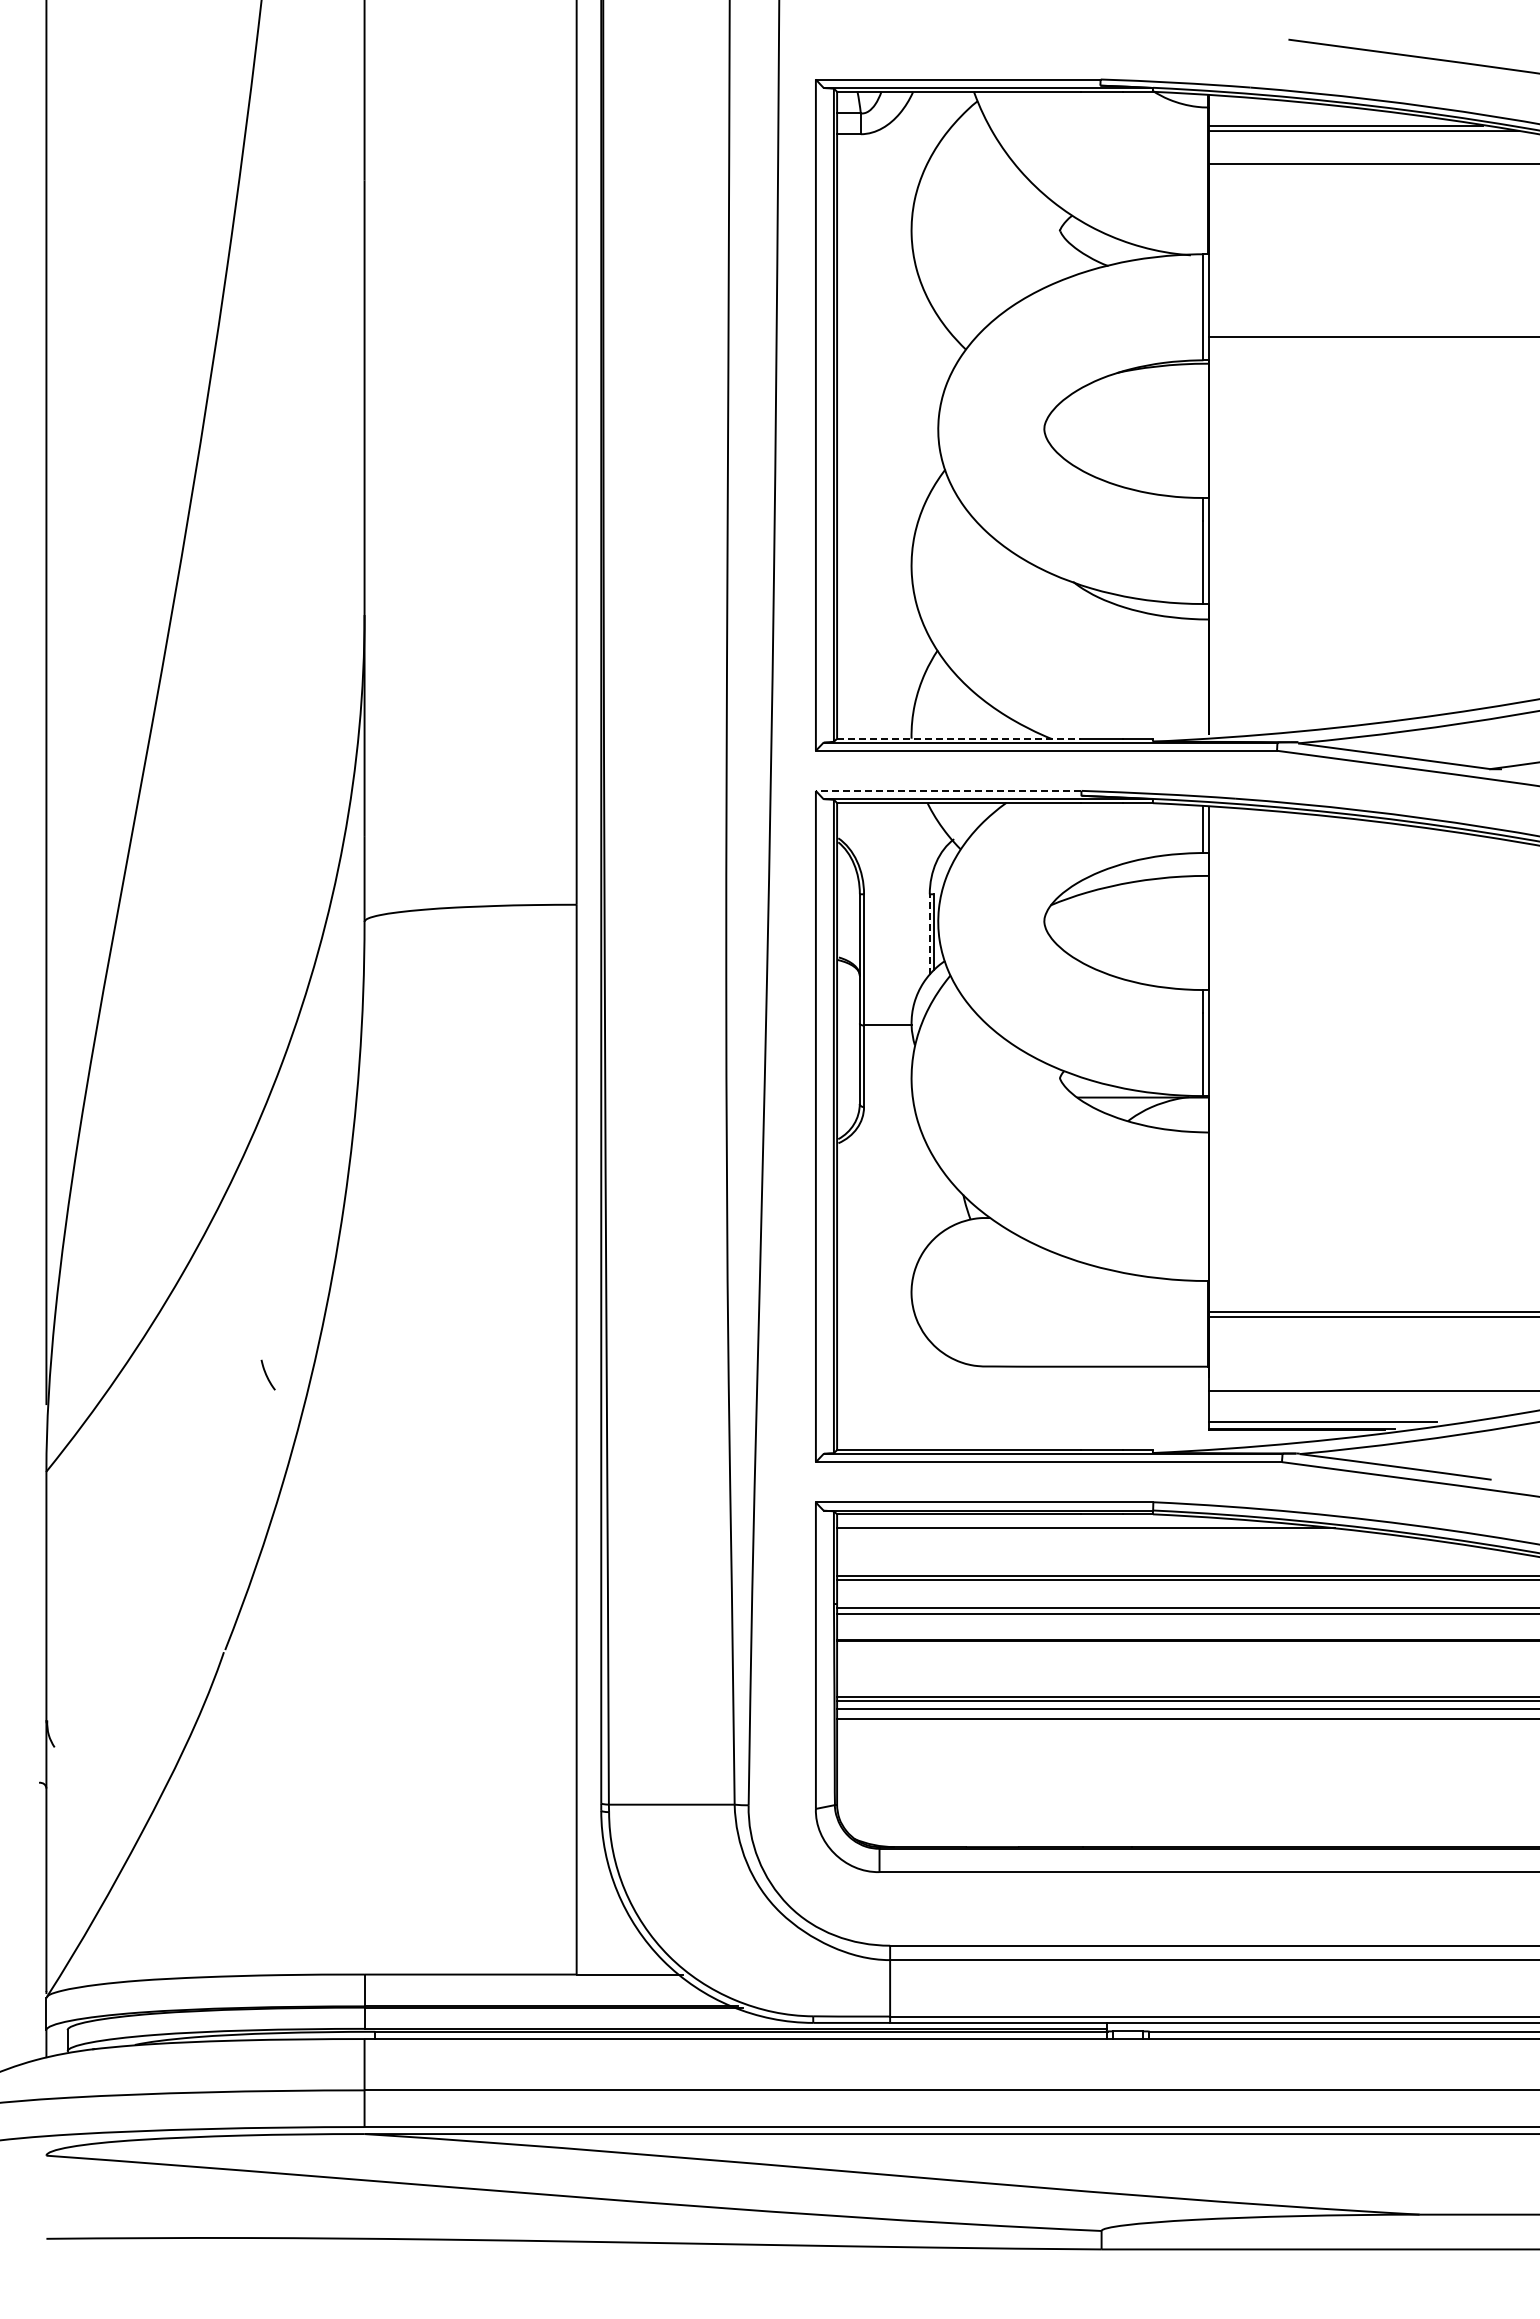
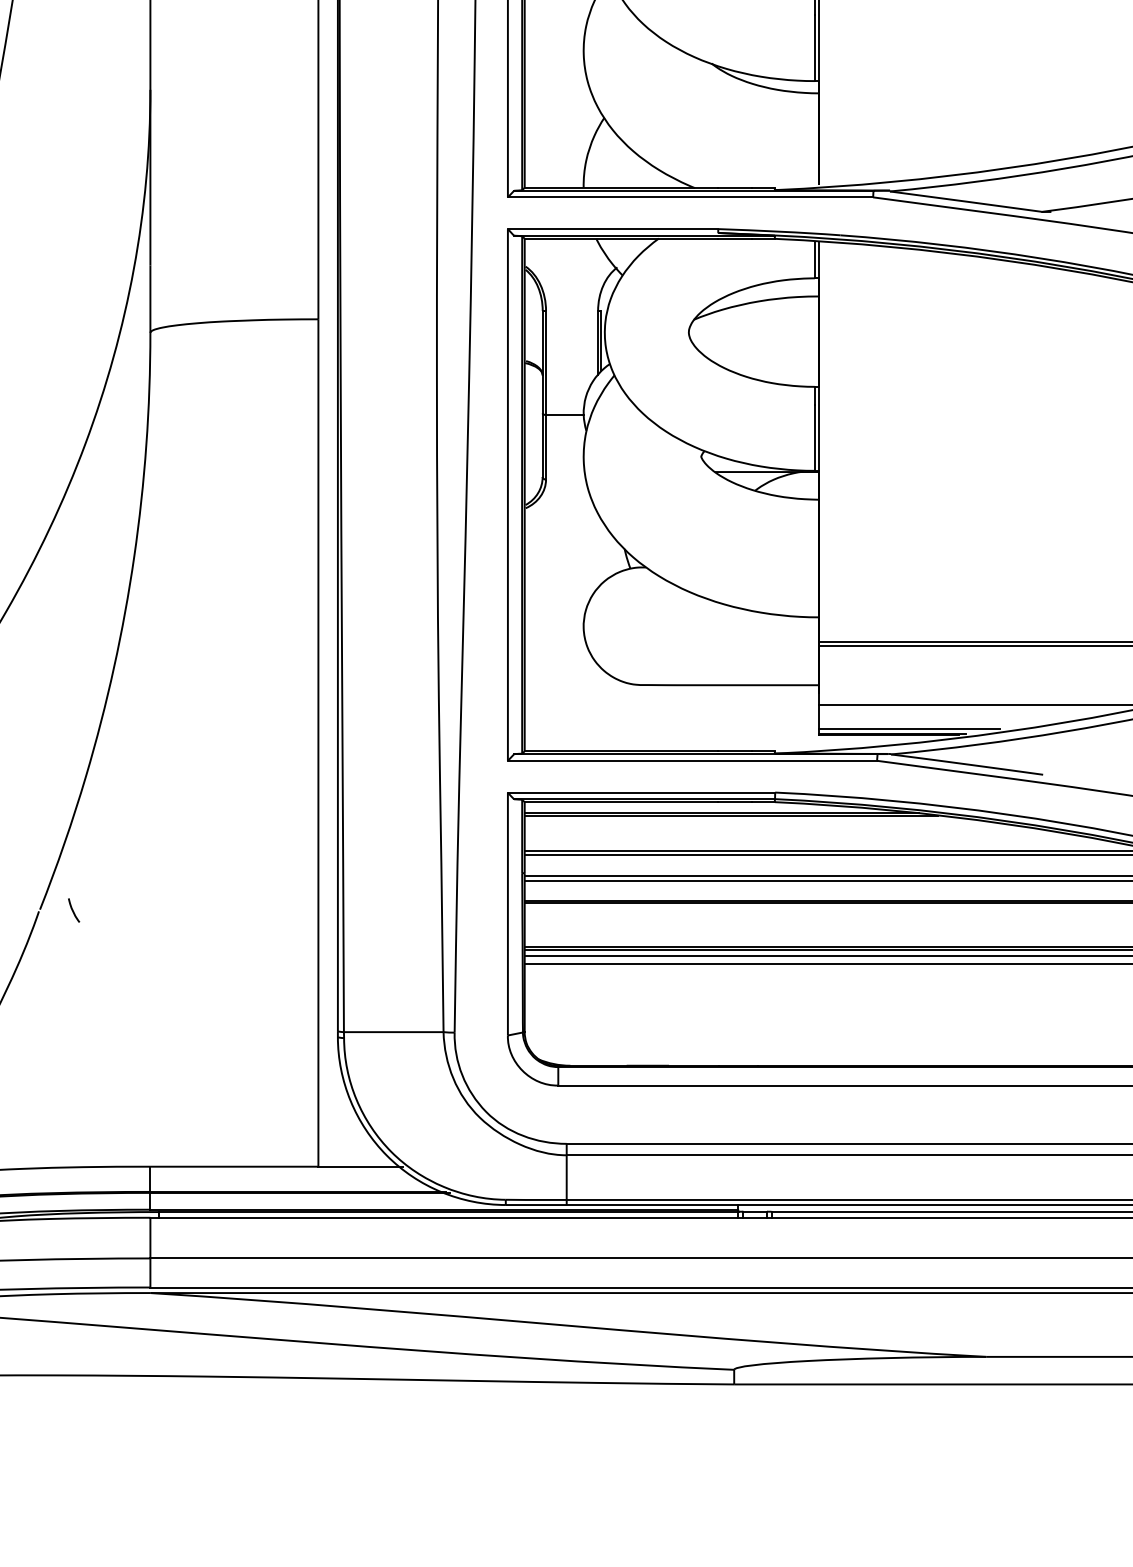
line: (959, 738) -> (621, 187), dashed -> solid
line: (948, 790) -> (612, 228), dashed -> solid
line: (929, 934) -> (597, 342), dashed -> solid
curve: (267, 1374) -> (73, 910), moved
line: (1098, 1531) -> (731, 815), added

